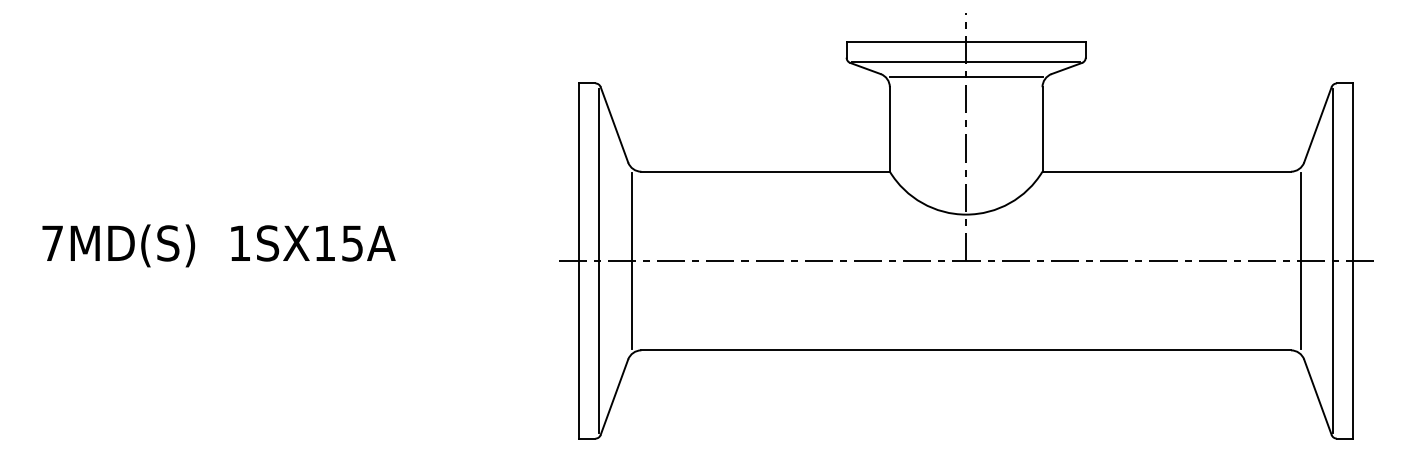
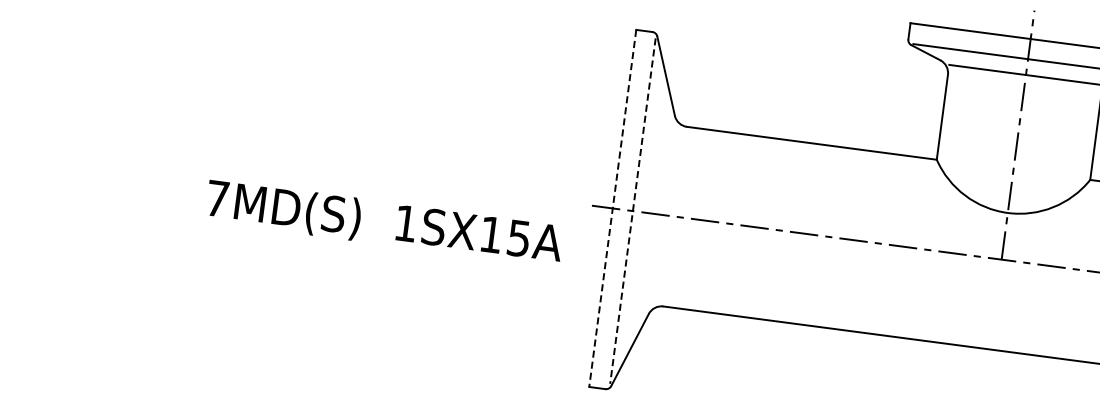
text: (218, 245) -> (384, 222), moved
line: (631, 260) -> (665, 214), removed
line: (579, 261) -> (612, 208), solid -> dashed
line: (599, 261) -> (632, 211), solid -> dashed

